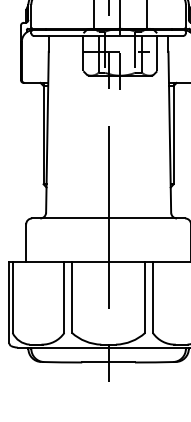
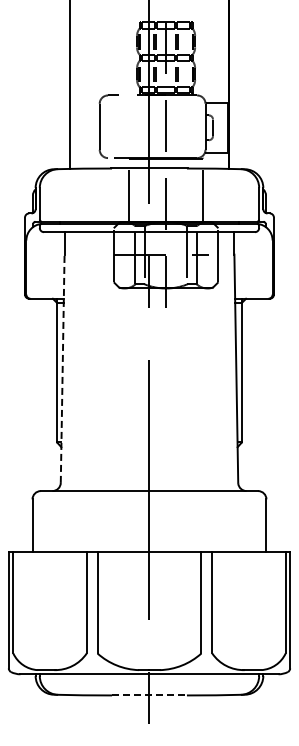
line: (47, 132) -> (62, 368), solid -> dashed
line: (108, 362) -> (149, 695), solid -> dashed

